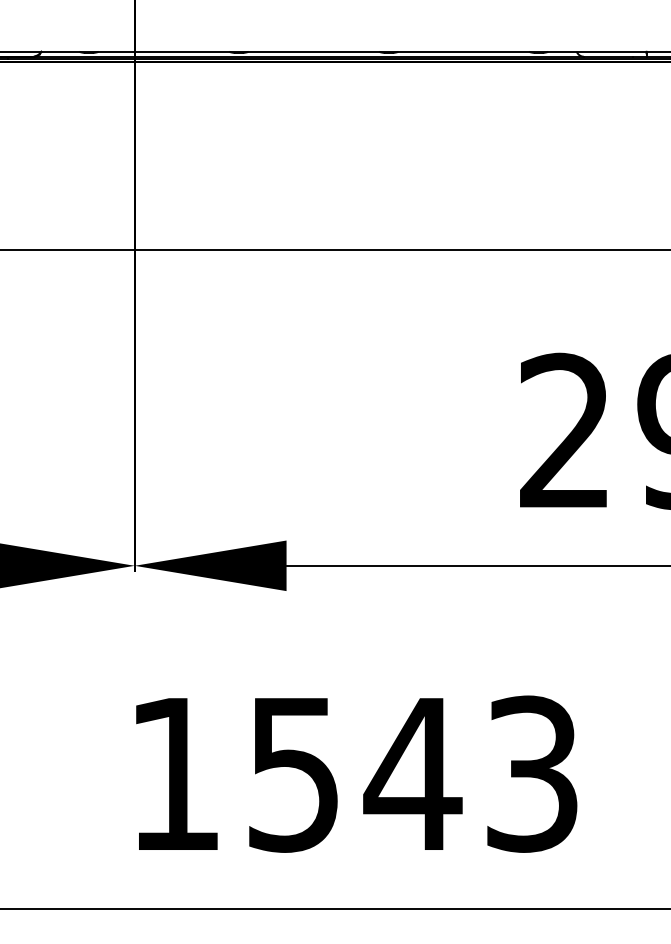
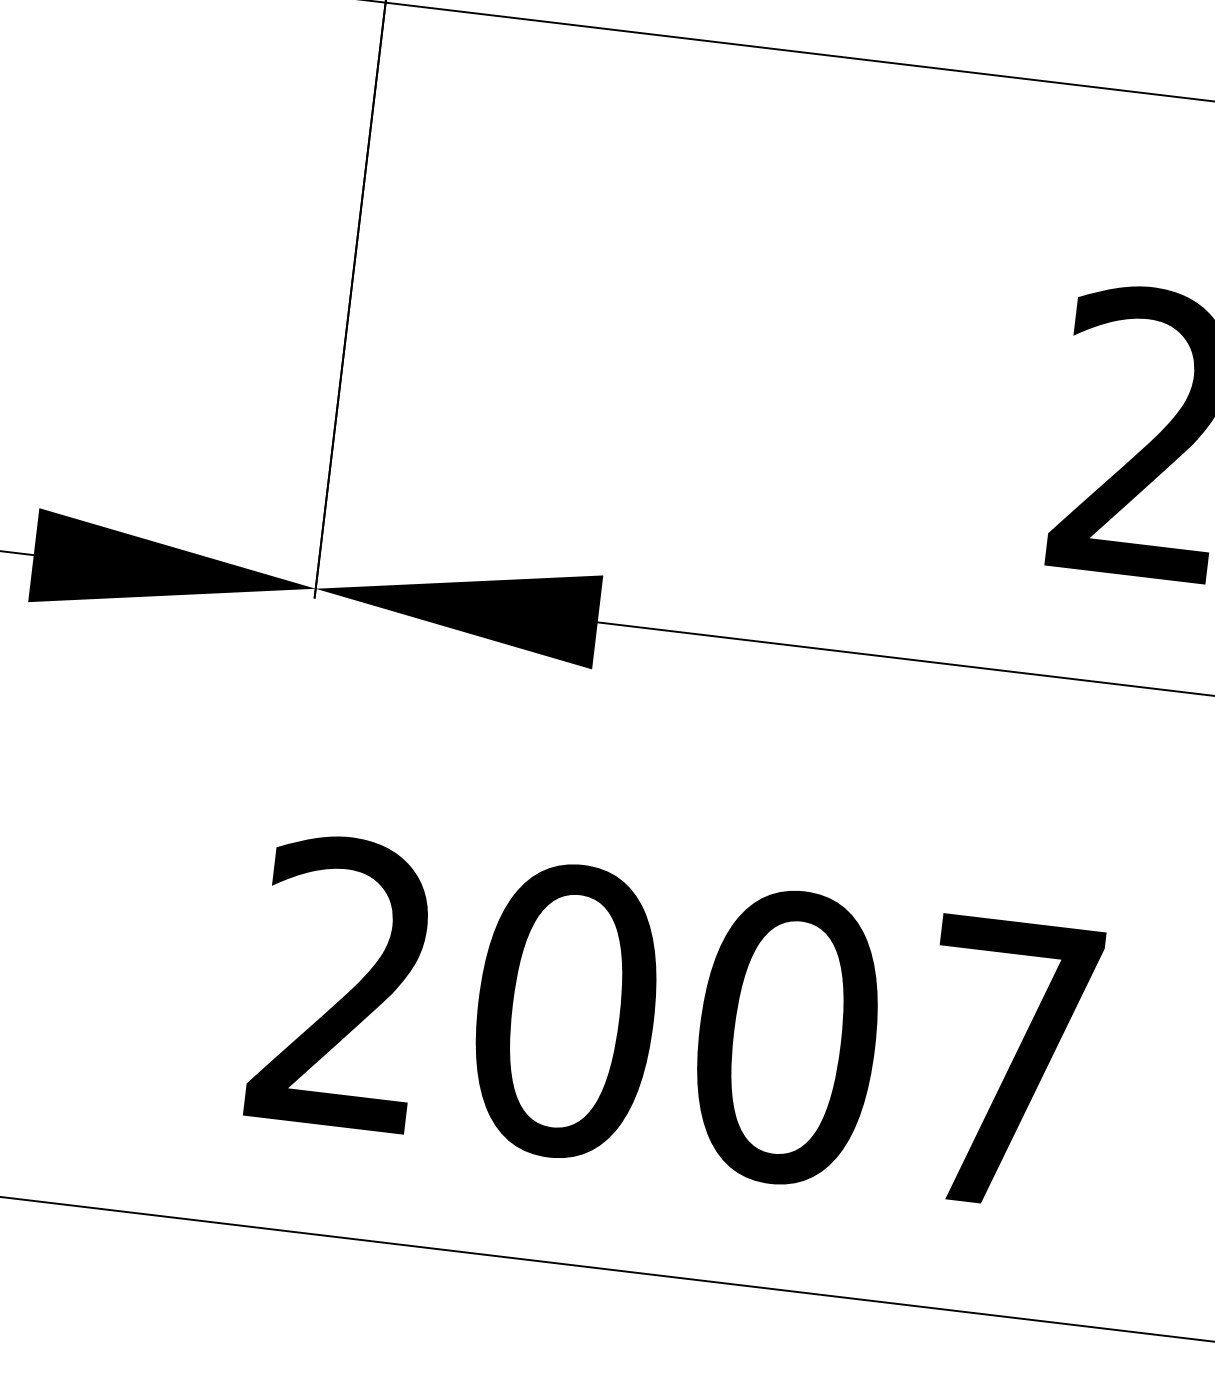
text: (353, 773) -> (676, 1022), 1543 -> 2007

